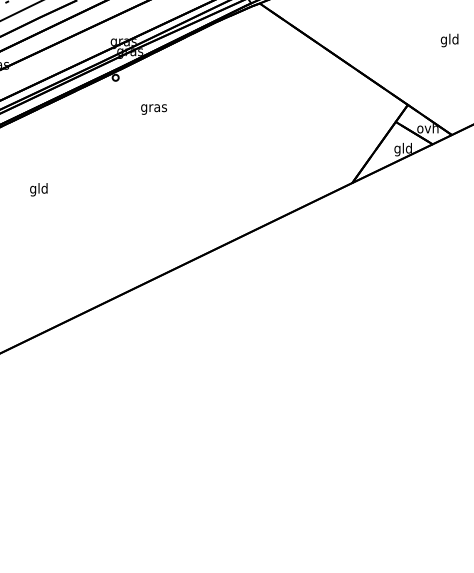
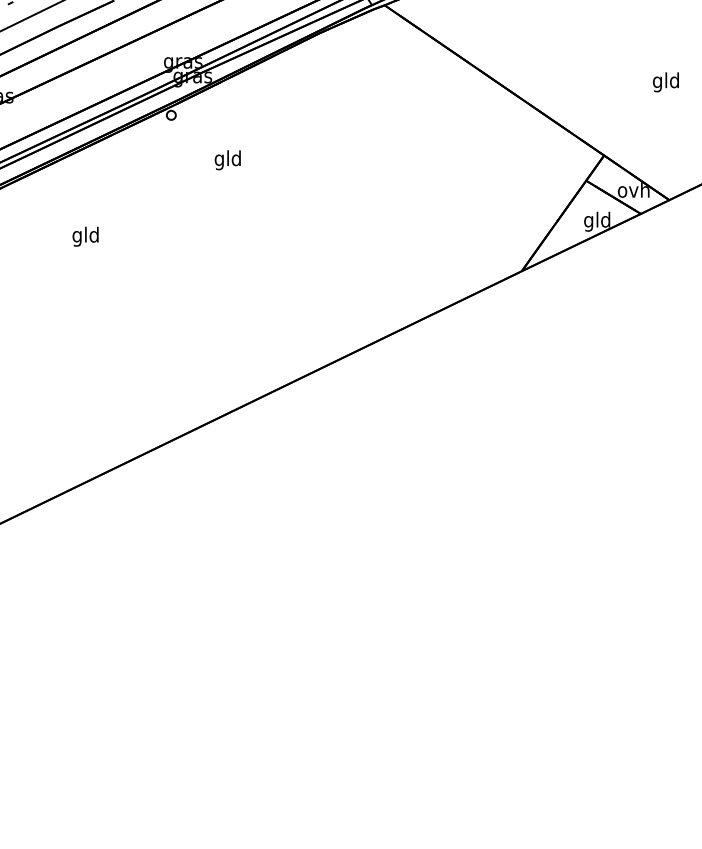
text: (449, 40) -> (665, 82), moved
text: (153, 107) -> (227, 159), gras -> gld
text: (38, 189) -> (85, 236), moved

